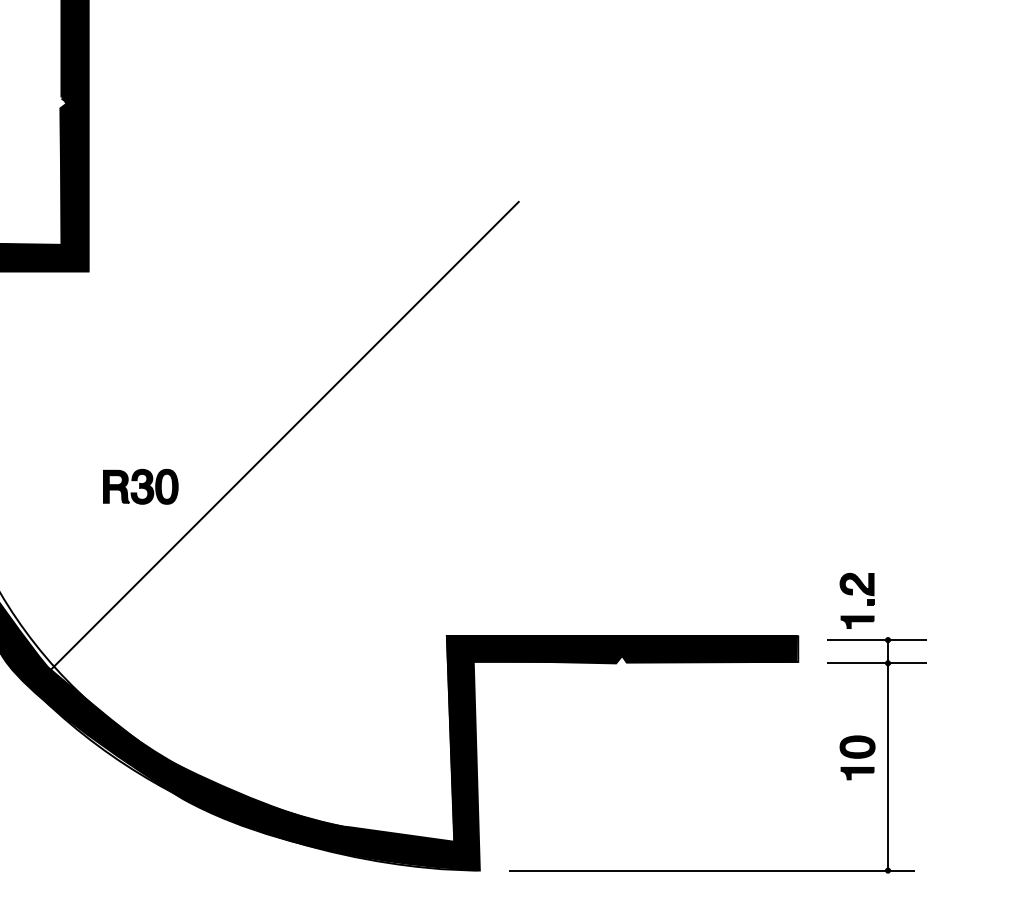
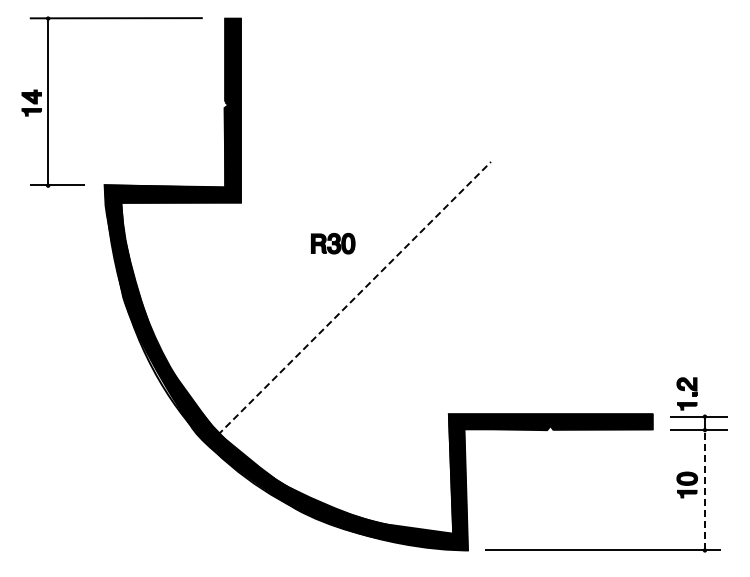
line: (277, 443) -> (350, 302), solid -> dashed
part: (141, 486) -> (333, 243), moved
line: (889, 765) -> (705, 489), solid -> dashed

